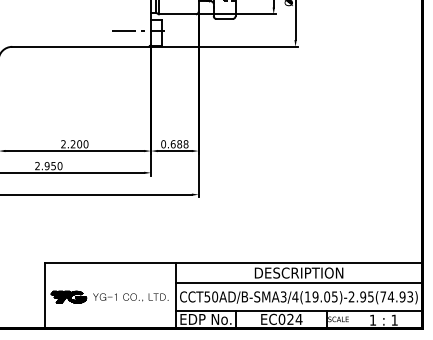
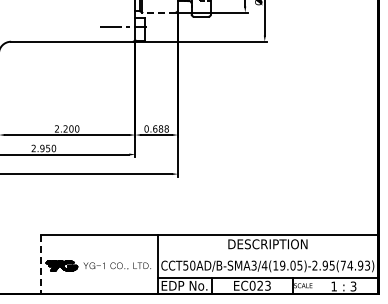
line: (176, 14) -> (158, 12), solid -> dashed
line: (298, 283) -> (267, 253), removed
line: (45, 295) -> (40, 264), solid -> dashed
text: (298, 319) -> (267, 285), EC024 -> EC023
text: (394, 320) -> (353, 286), 1 -> 3

